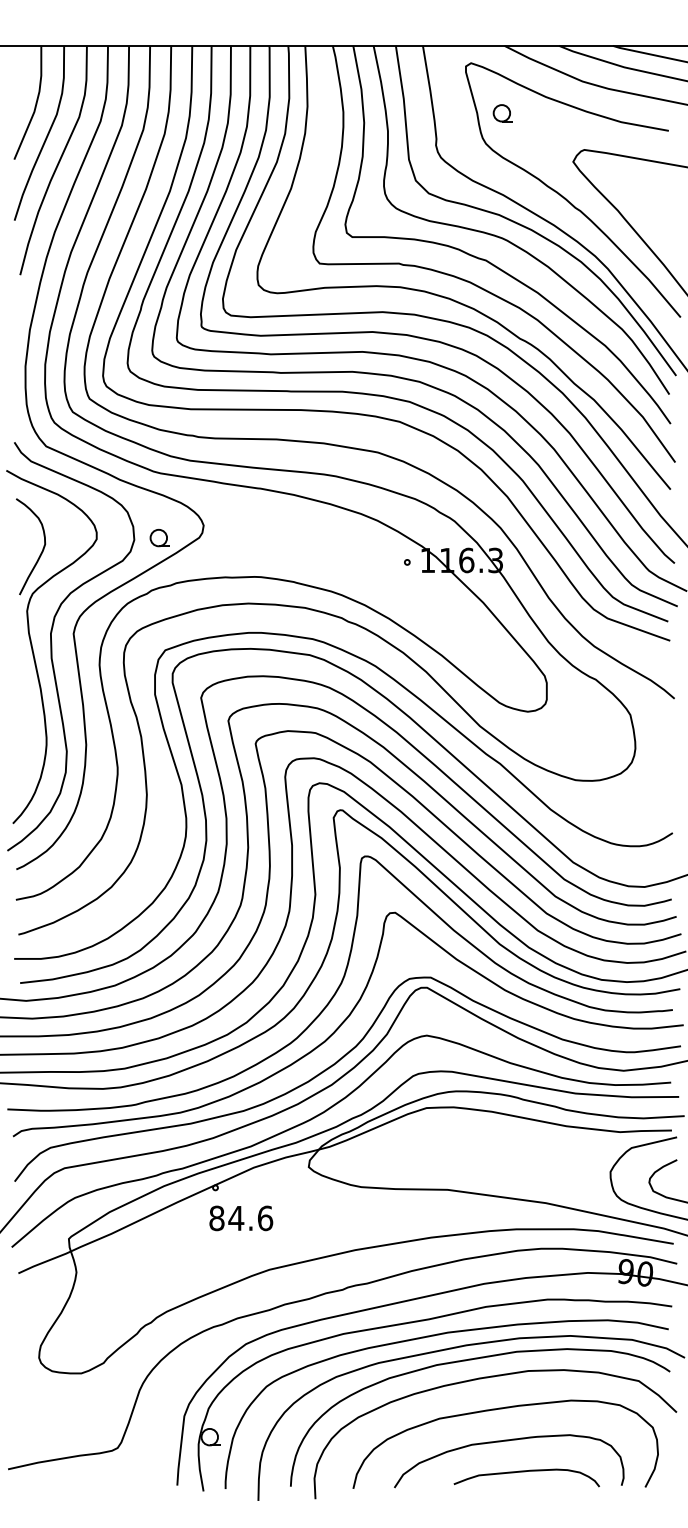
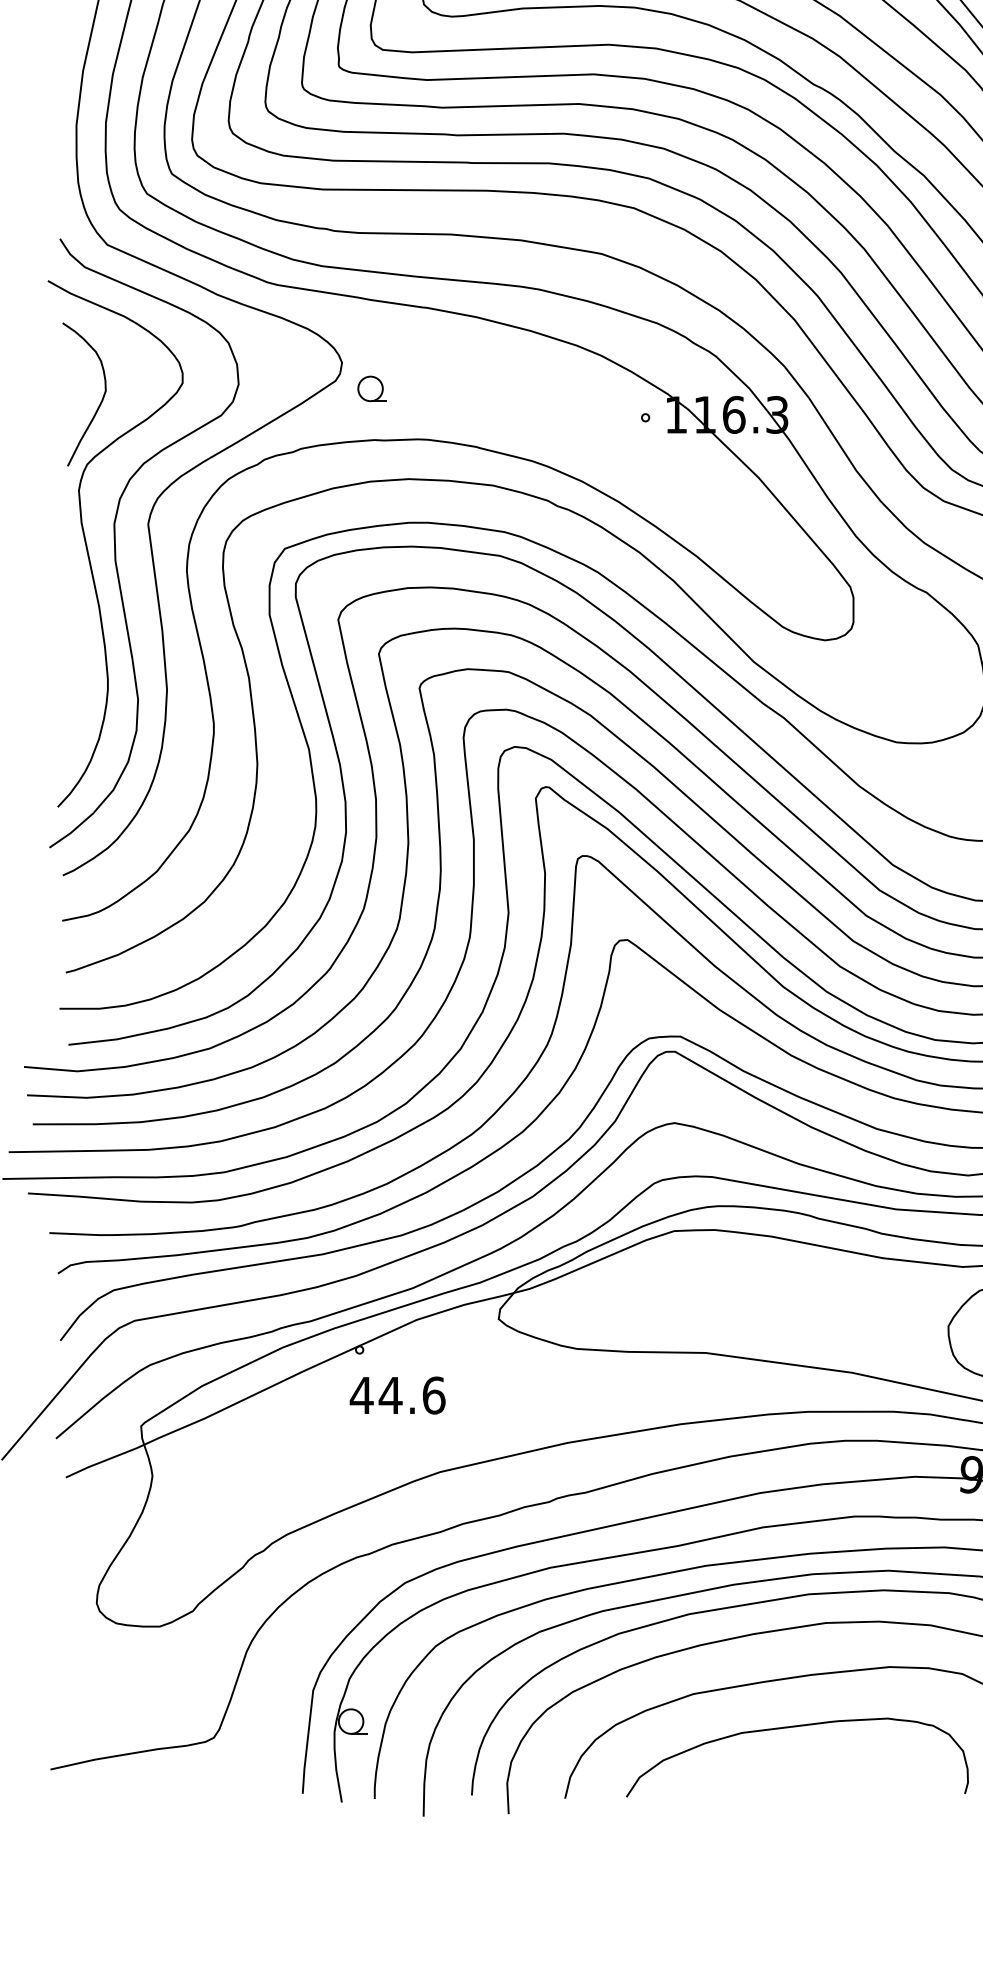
part: (159, 537) -> (371, 388), moved
text: (216, 1218) -> (361, 1395), 84.6 -> 44.6
curve: (525, 1472) -> (821, 1774), removed

